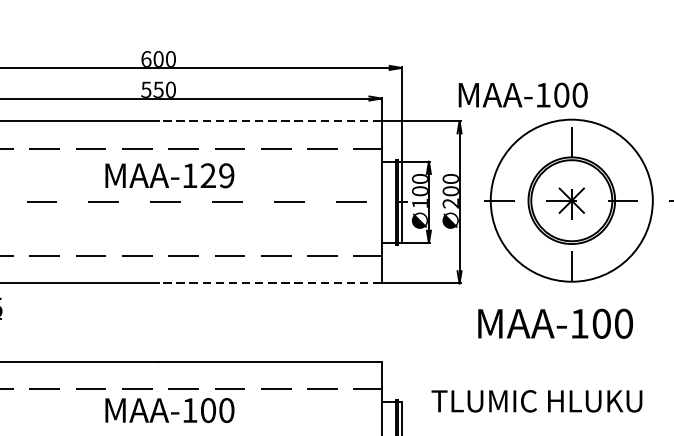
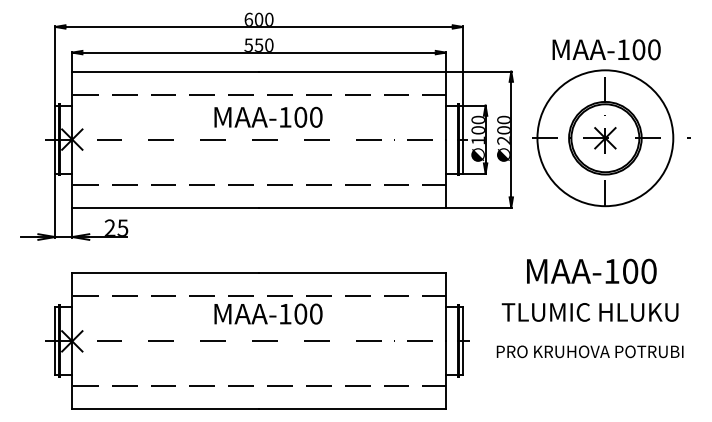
text: (523, 94) -> (606, 49), moved
line: (270, 121) -> (352, 71), dashed -> solid
text: (217, 175) -> (308, 117), MAA-129 -> MAA-100
line: (270, 283) -> (352, 207), dashed -> solid
text: (555, 322) -> (591, 270), moved
text: (536, 401) -> (589, 312), moved

